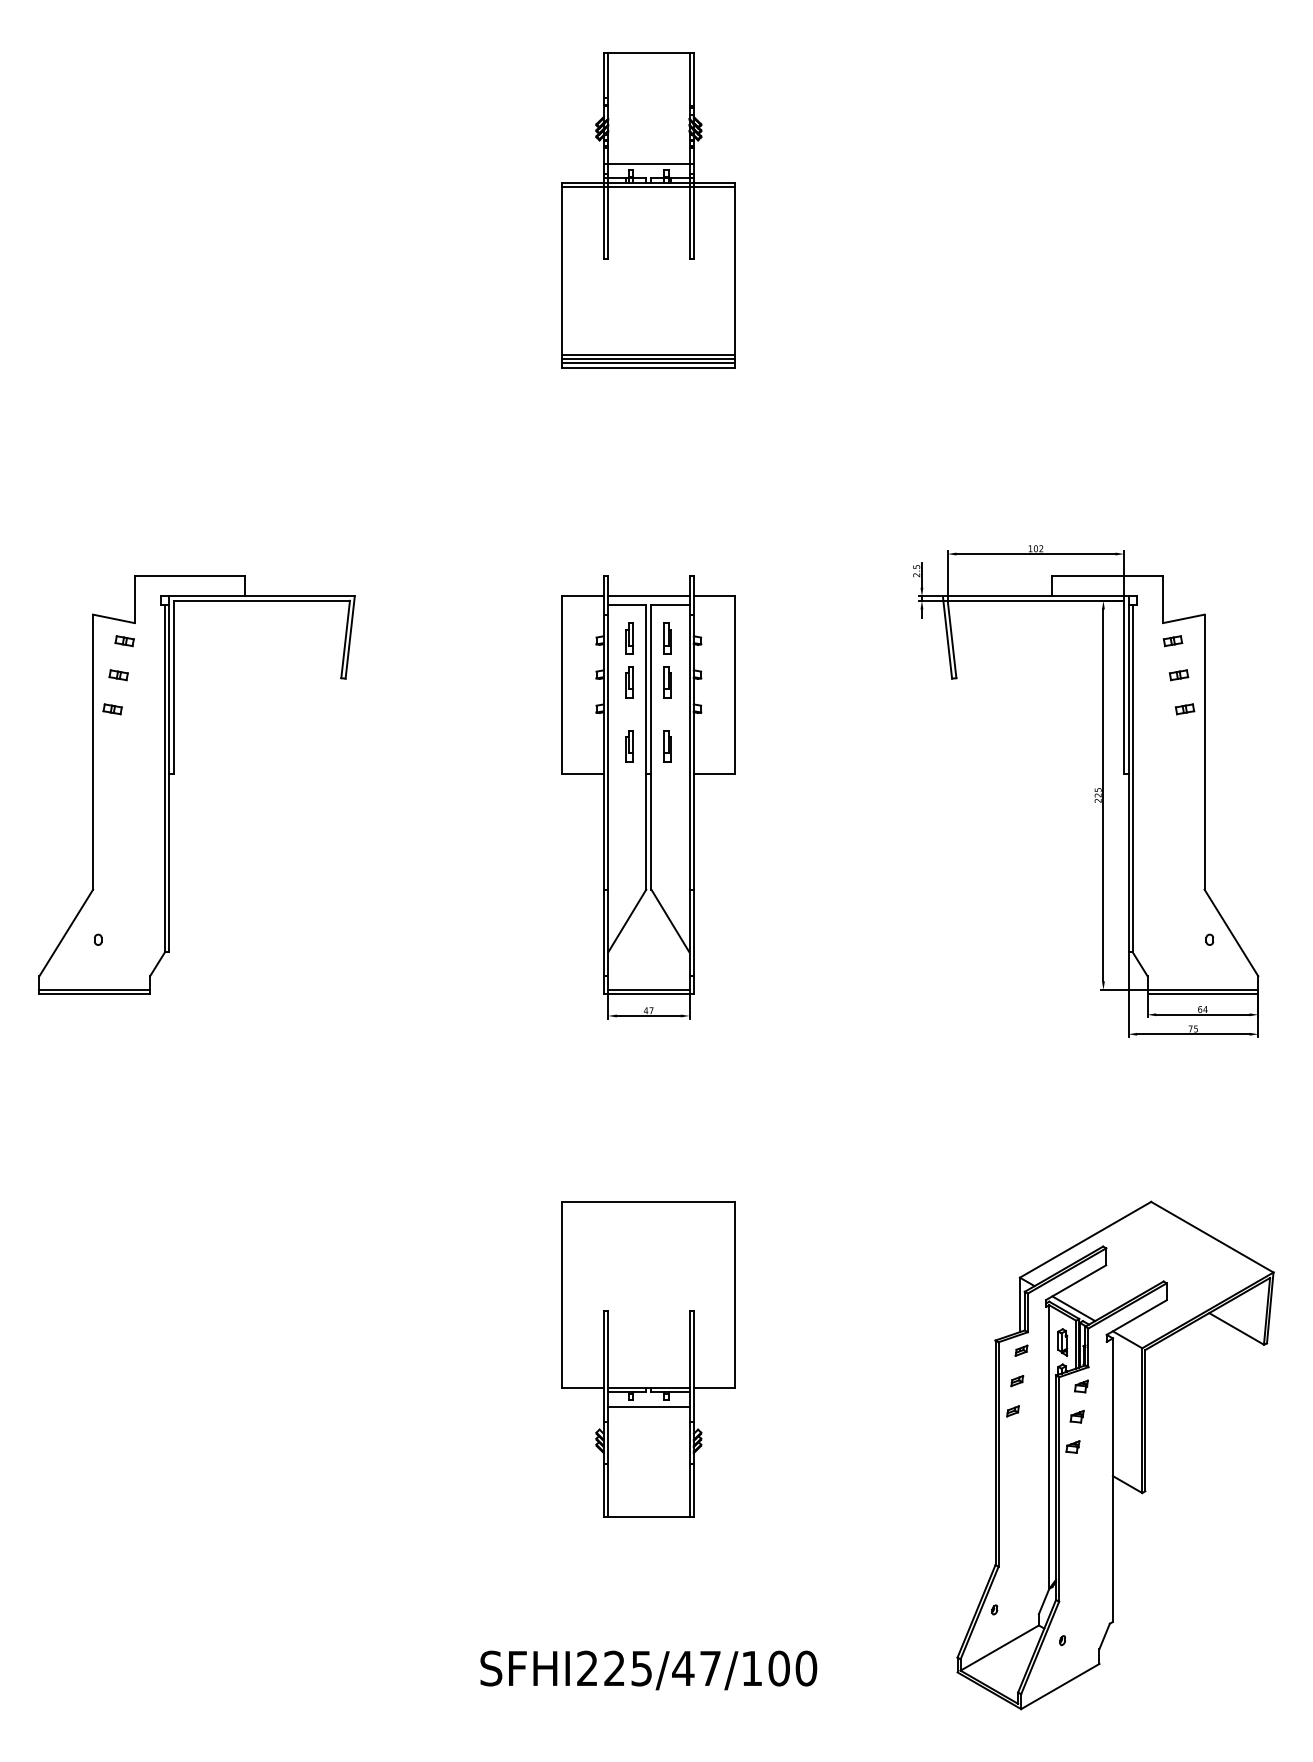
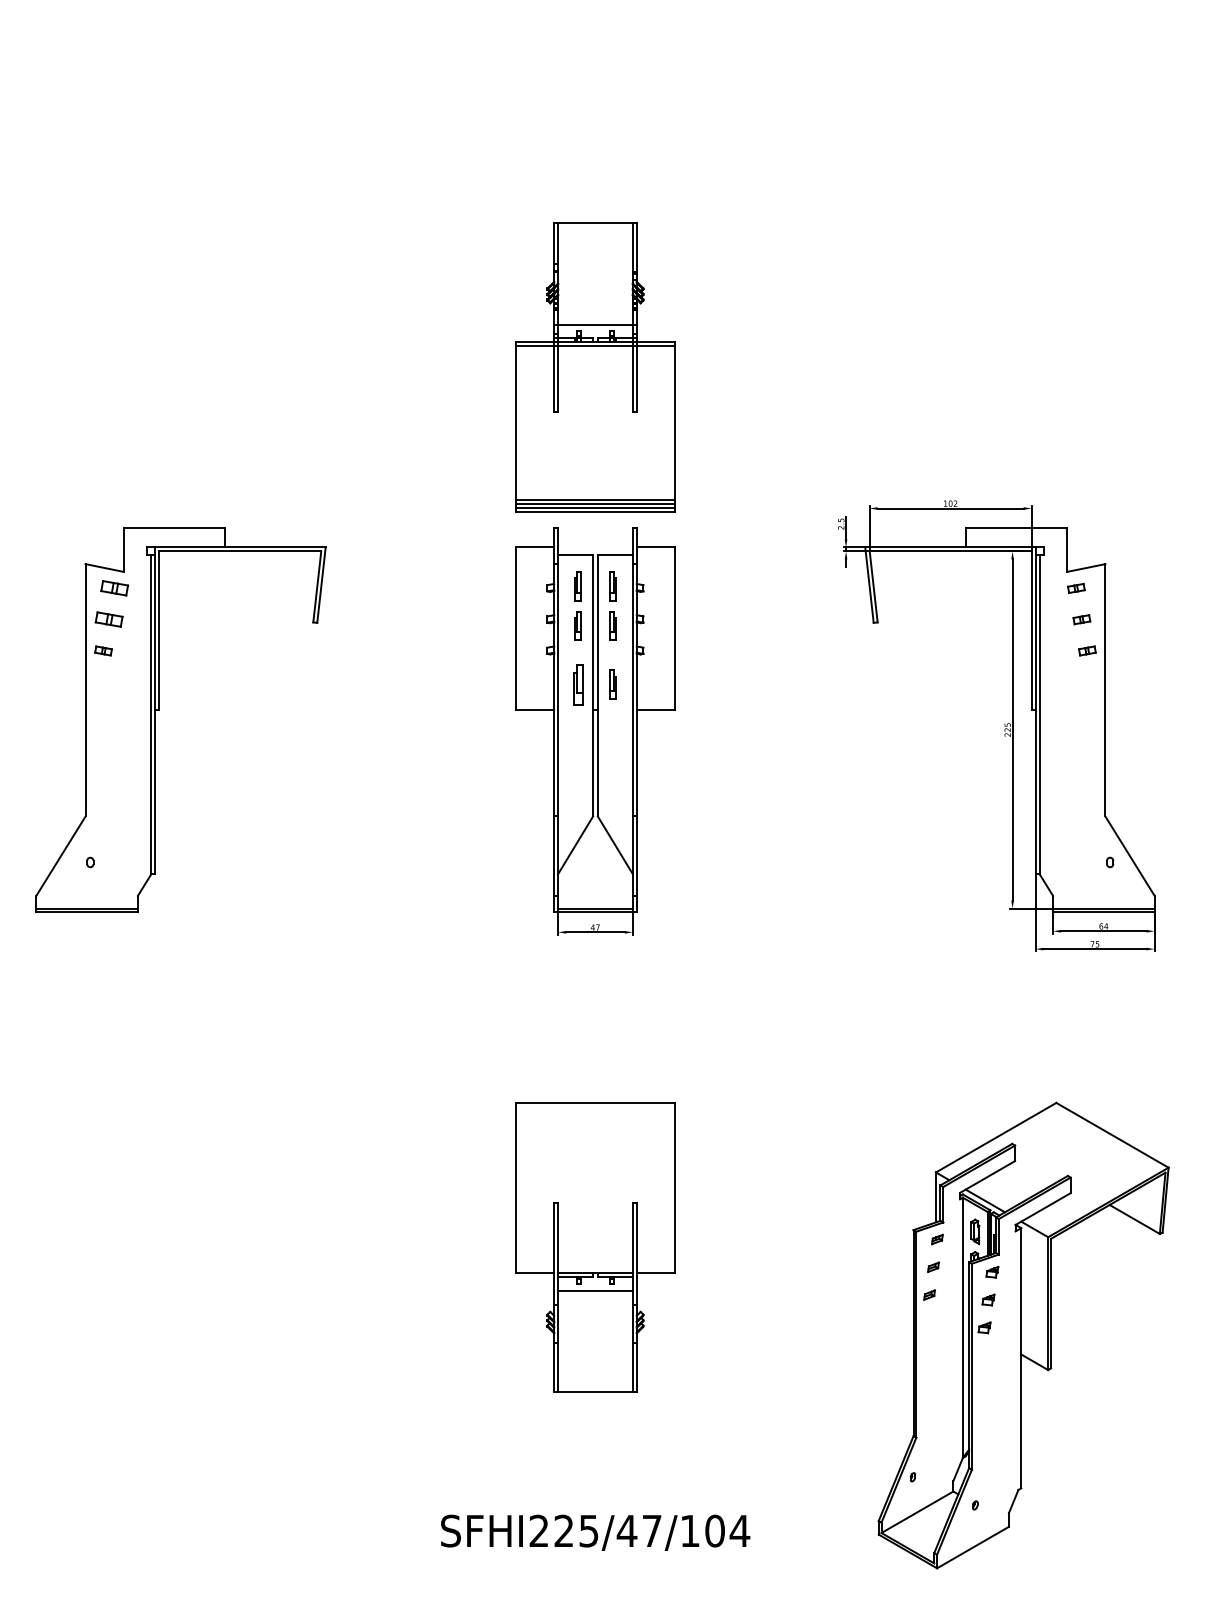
part: (648, 210) -> (595, 367), moved
line: (648, 596) -> (595, 547), removed
part: (124, 641) -> (114, 588), size x1.6
part: (118, 675) -> (108, 619), size x1.6
part: (629, 746) -> (577, 685), size x1.4
text: (806, 1668) -> (740, 1531), SFHI225/47/100 -> SFHI225/47/104

